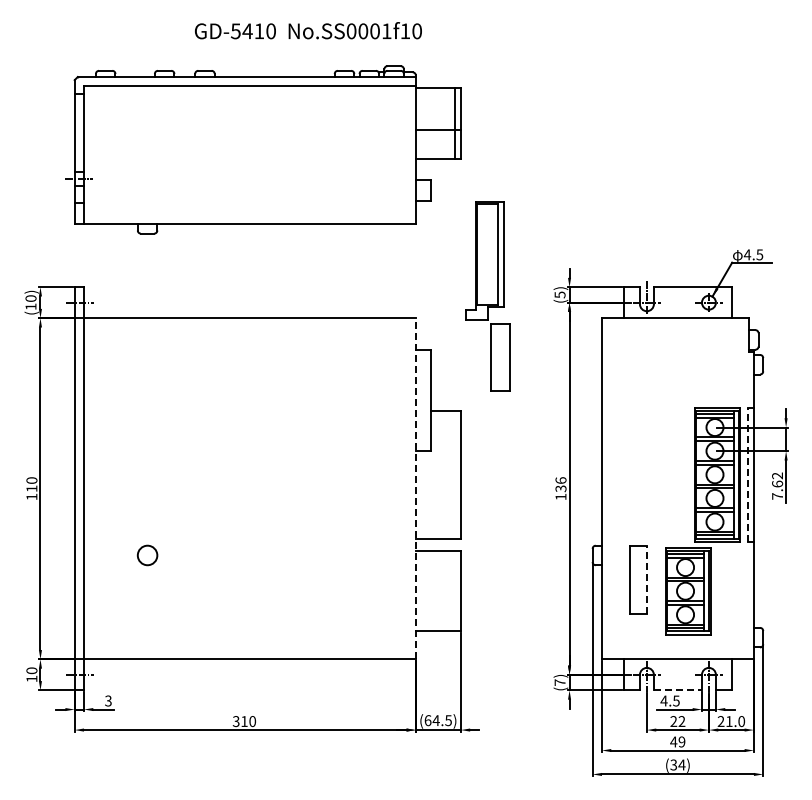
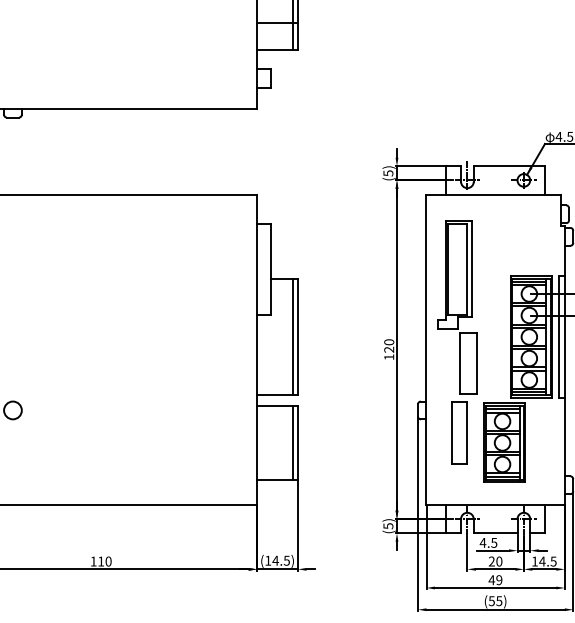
part: (487, 296) -> (457, 307), moved
line: (455, 474) -> (293, 336), added
line: (747, 474) -> (558, 336), dashed -> solid
text: (560, 484) -> (388, 345), 136 -> 120
line: (415, 488) -> (256, 349), dashed -> solid
line: (646, 579) -> (467, 432), dashed -> solid
line: (455, 590) -> (293, 442), added
text: (559, 682) -> (387, 526), (7) -> (5)
line: (678, 690) -> (496, 533), dashed -> solid
text: (427, 720) -> (267, 560), (64.5) -> (14.5)
text: (235, 721) -> (92, 561), 310 -> 110
text: (681, 721) -> (498, 561), 22 -> 20
text: (731, 721) -> (544, 561), 21.0 -> 14.5
text: (677, 764) -> (495, 600), (34) -> (55)

